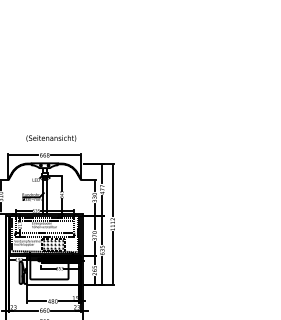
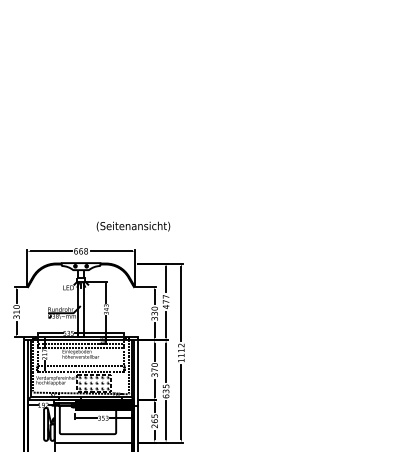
text: (51, 138) -> (133, 226), moved

